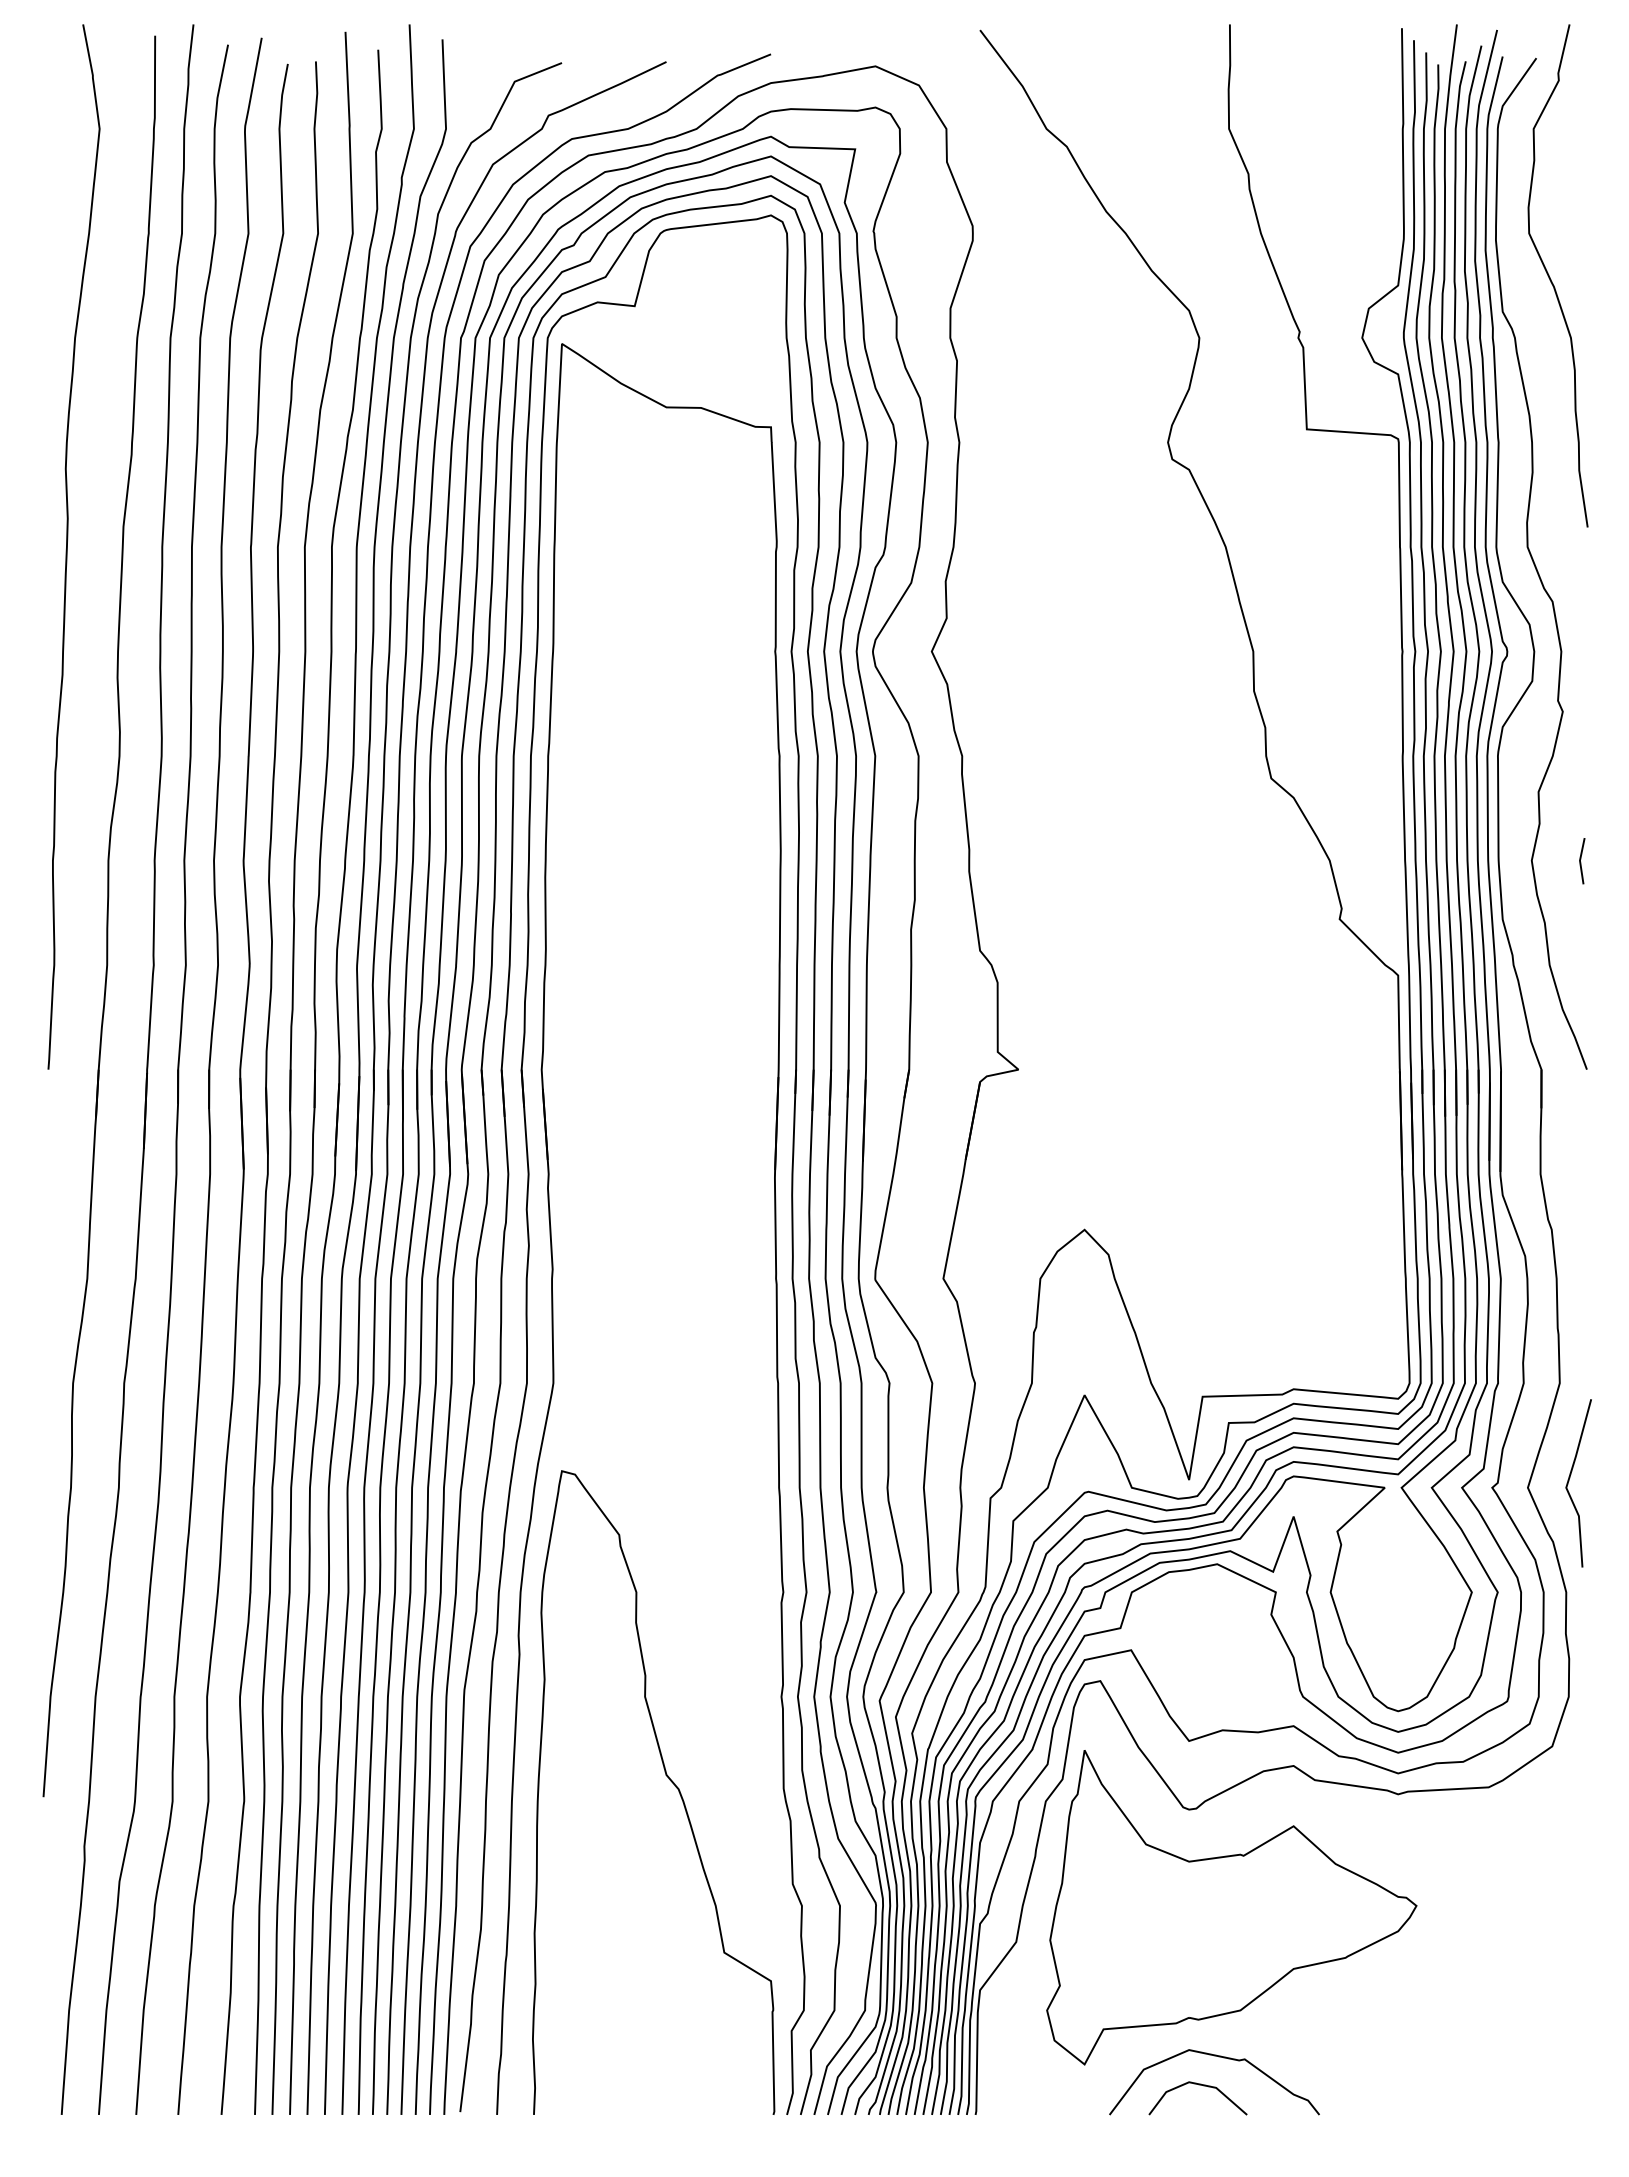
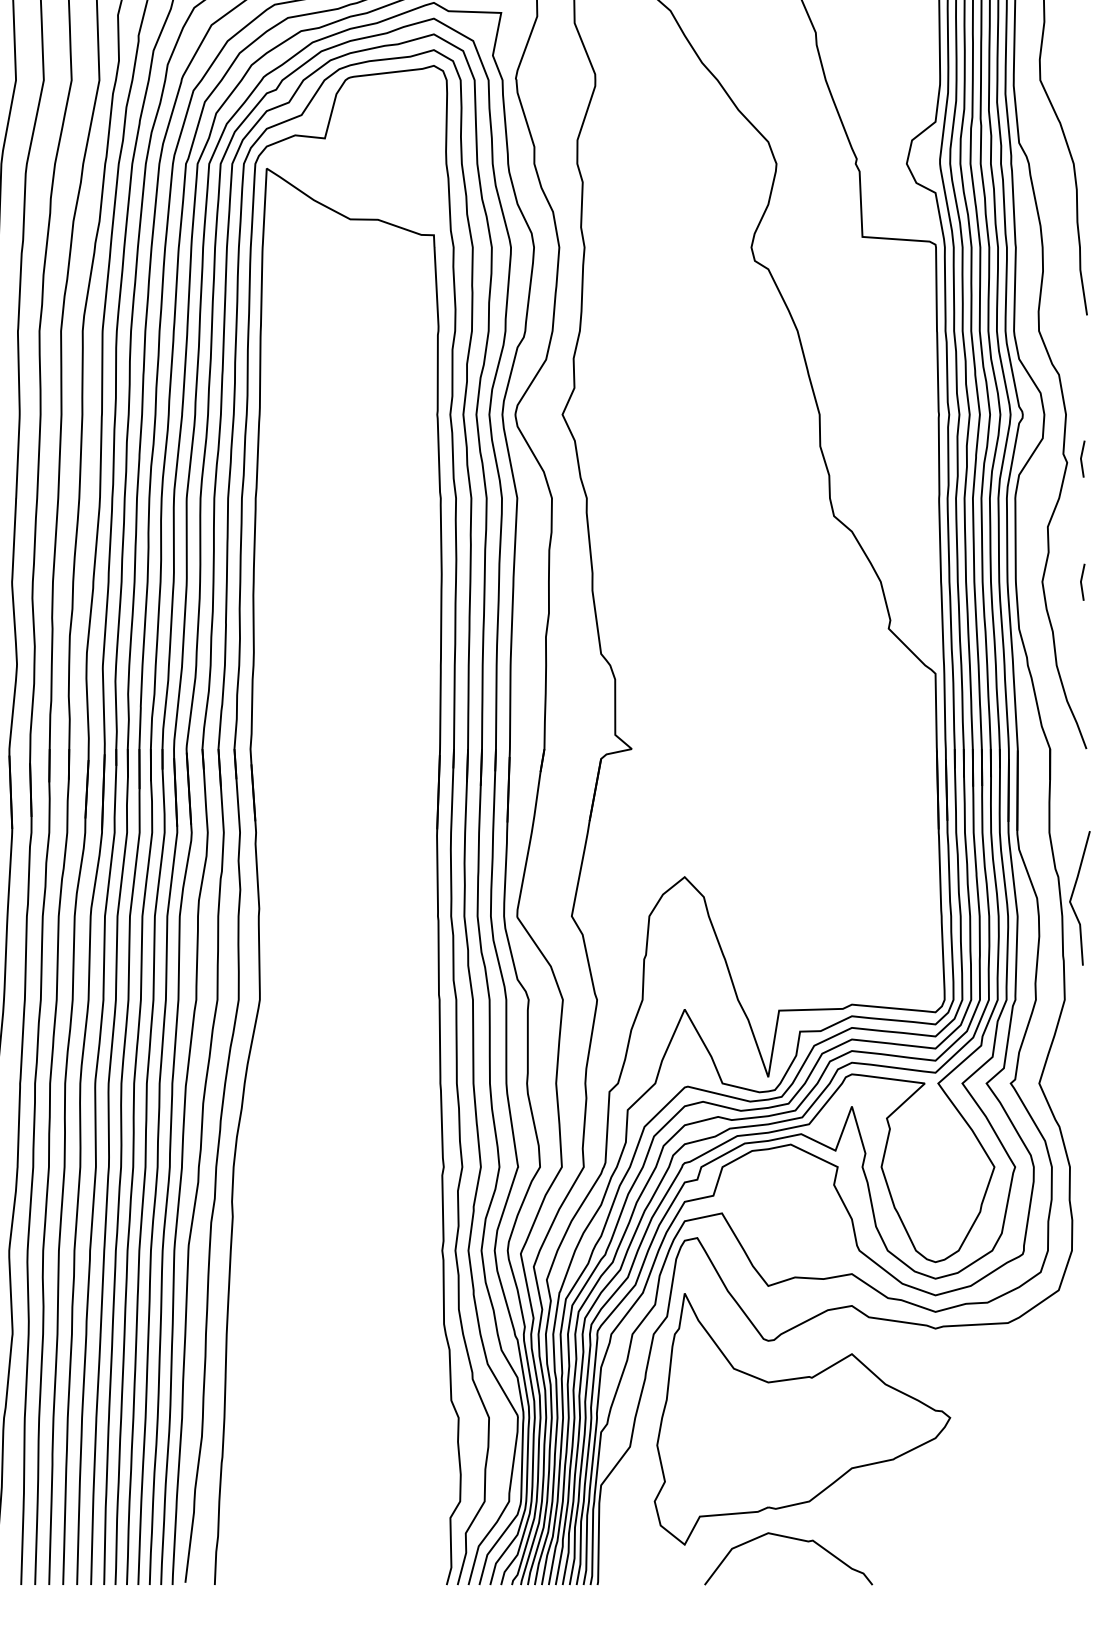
line: (1581, 708) -> (1082, 460), added
line: (1569, 1481) -> (1072, 896), moved
curve: (669, 1780) -> (352, 1317), removed
line: (1198, 2085) -> (775, 1561), removed

